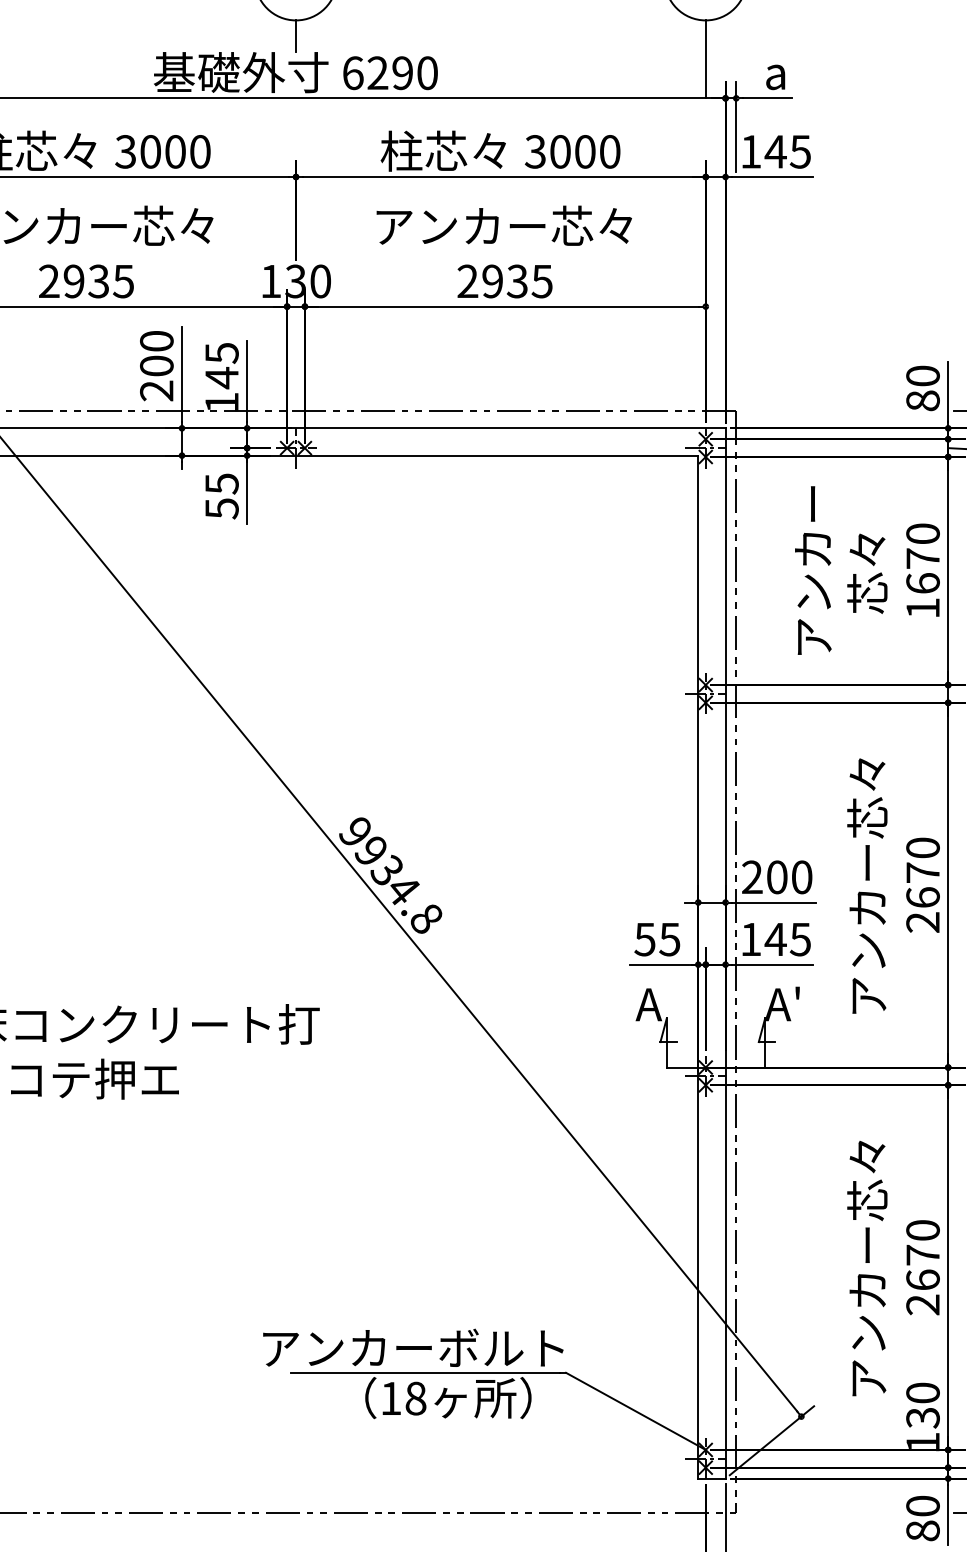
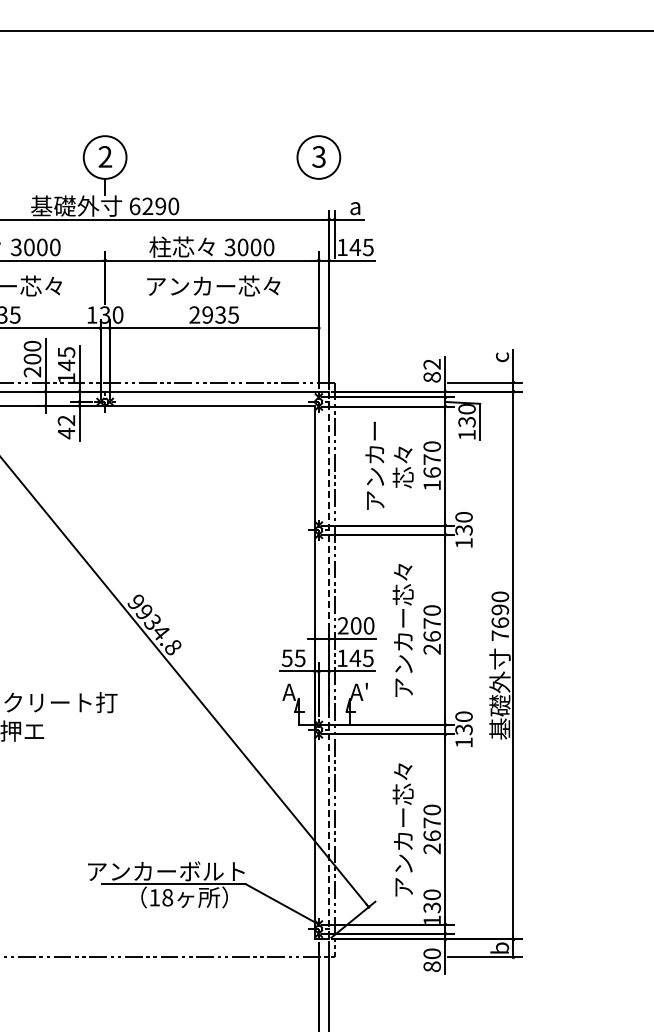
line: (705, 58) -> (318, 198), removed
text: (921, 376) -> (431, 364), 80 -> 82
text: (221, 497) -> (66, 427), 55 -> 42
line: (726, 953) -> (329, 665), solid -> dashed

